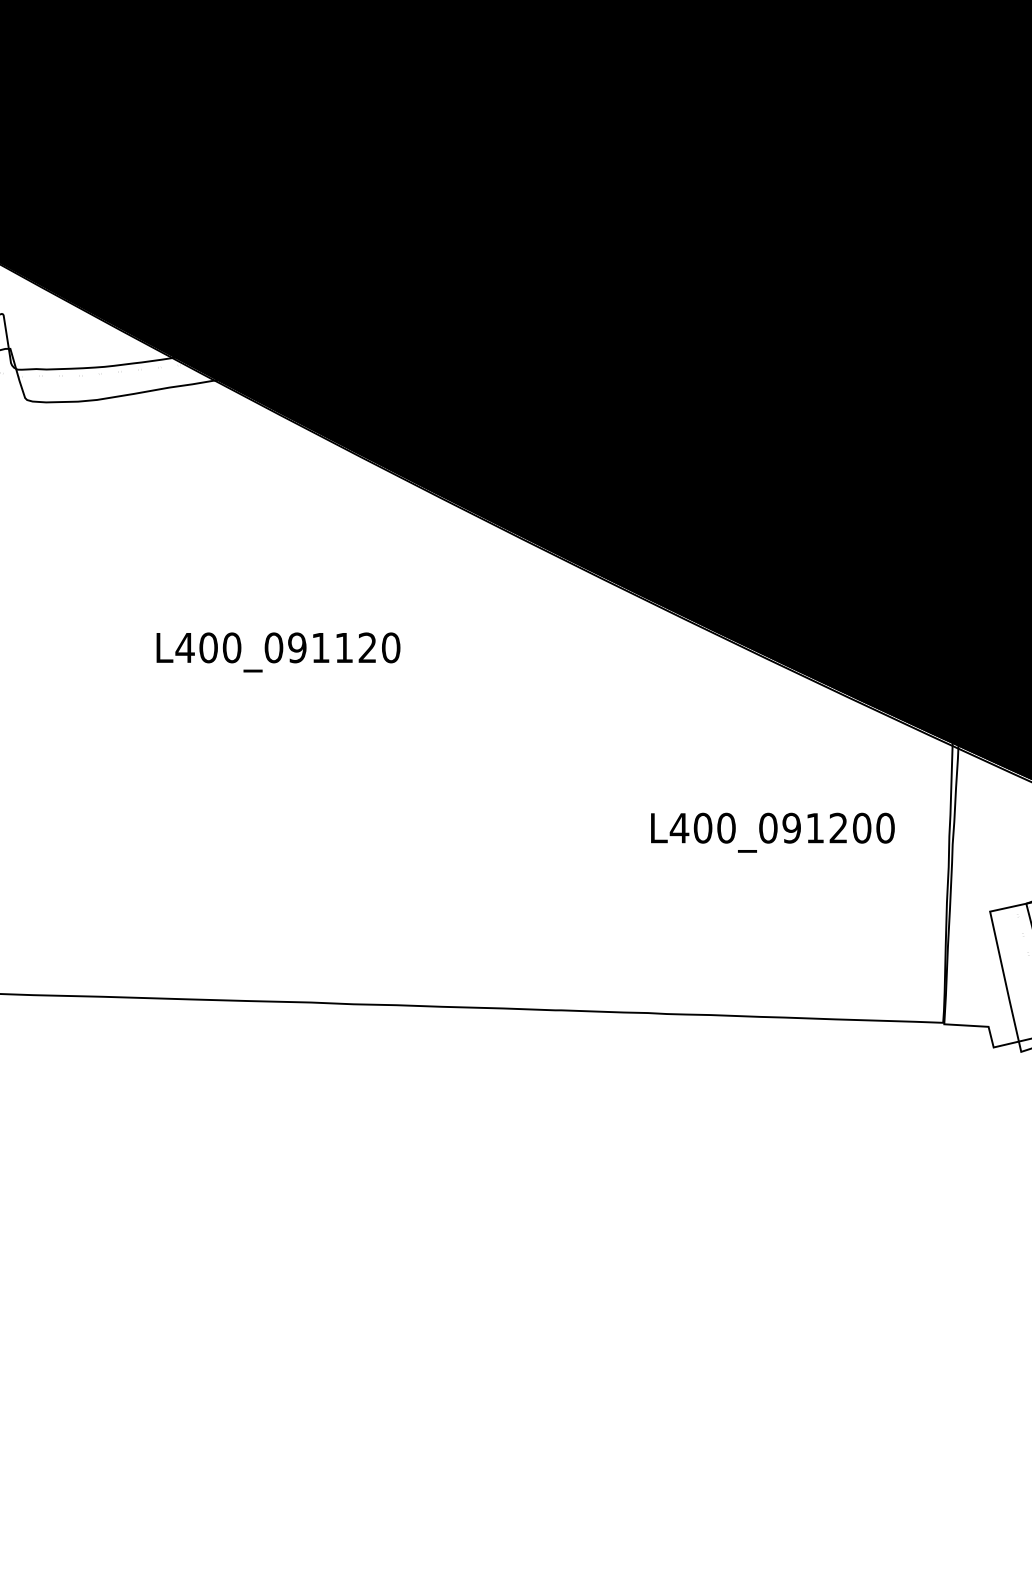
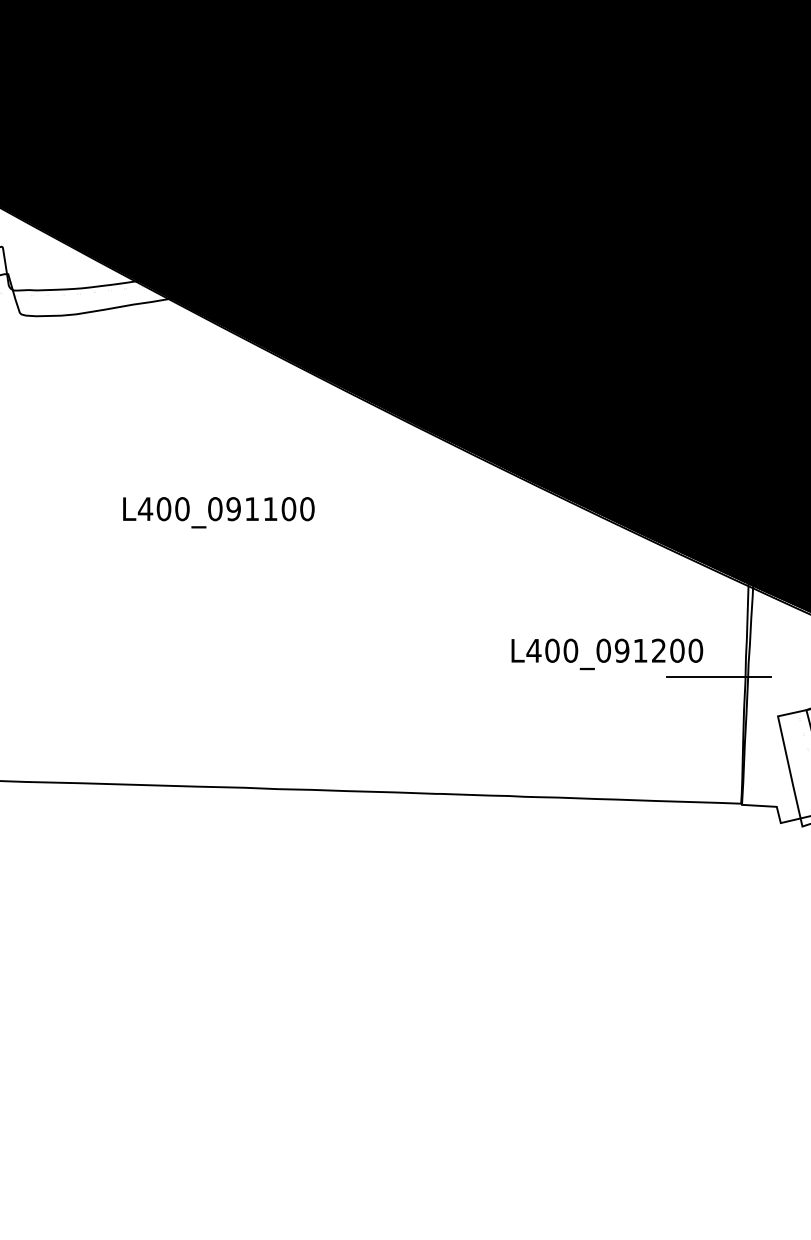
text: (367, 648) -> (288, 509), L400_091120 -> L400_091100
line: (914, 862) -> (718, 677), added

